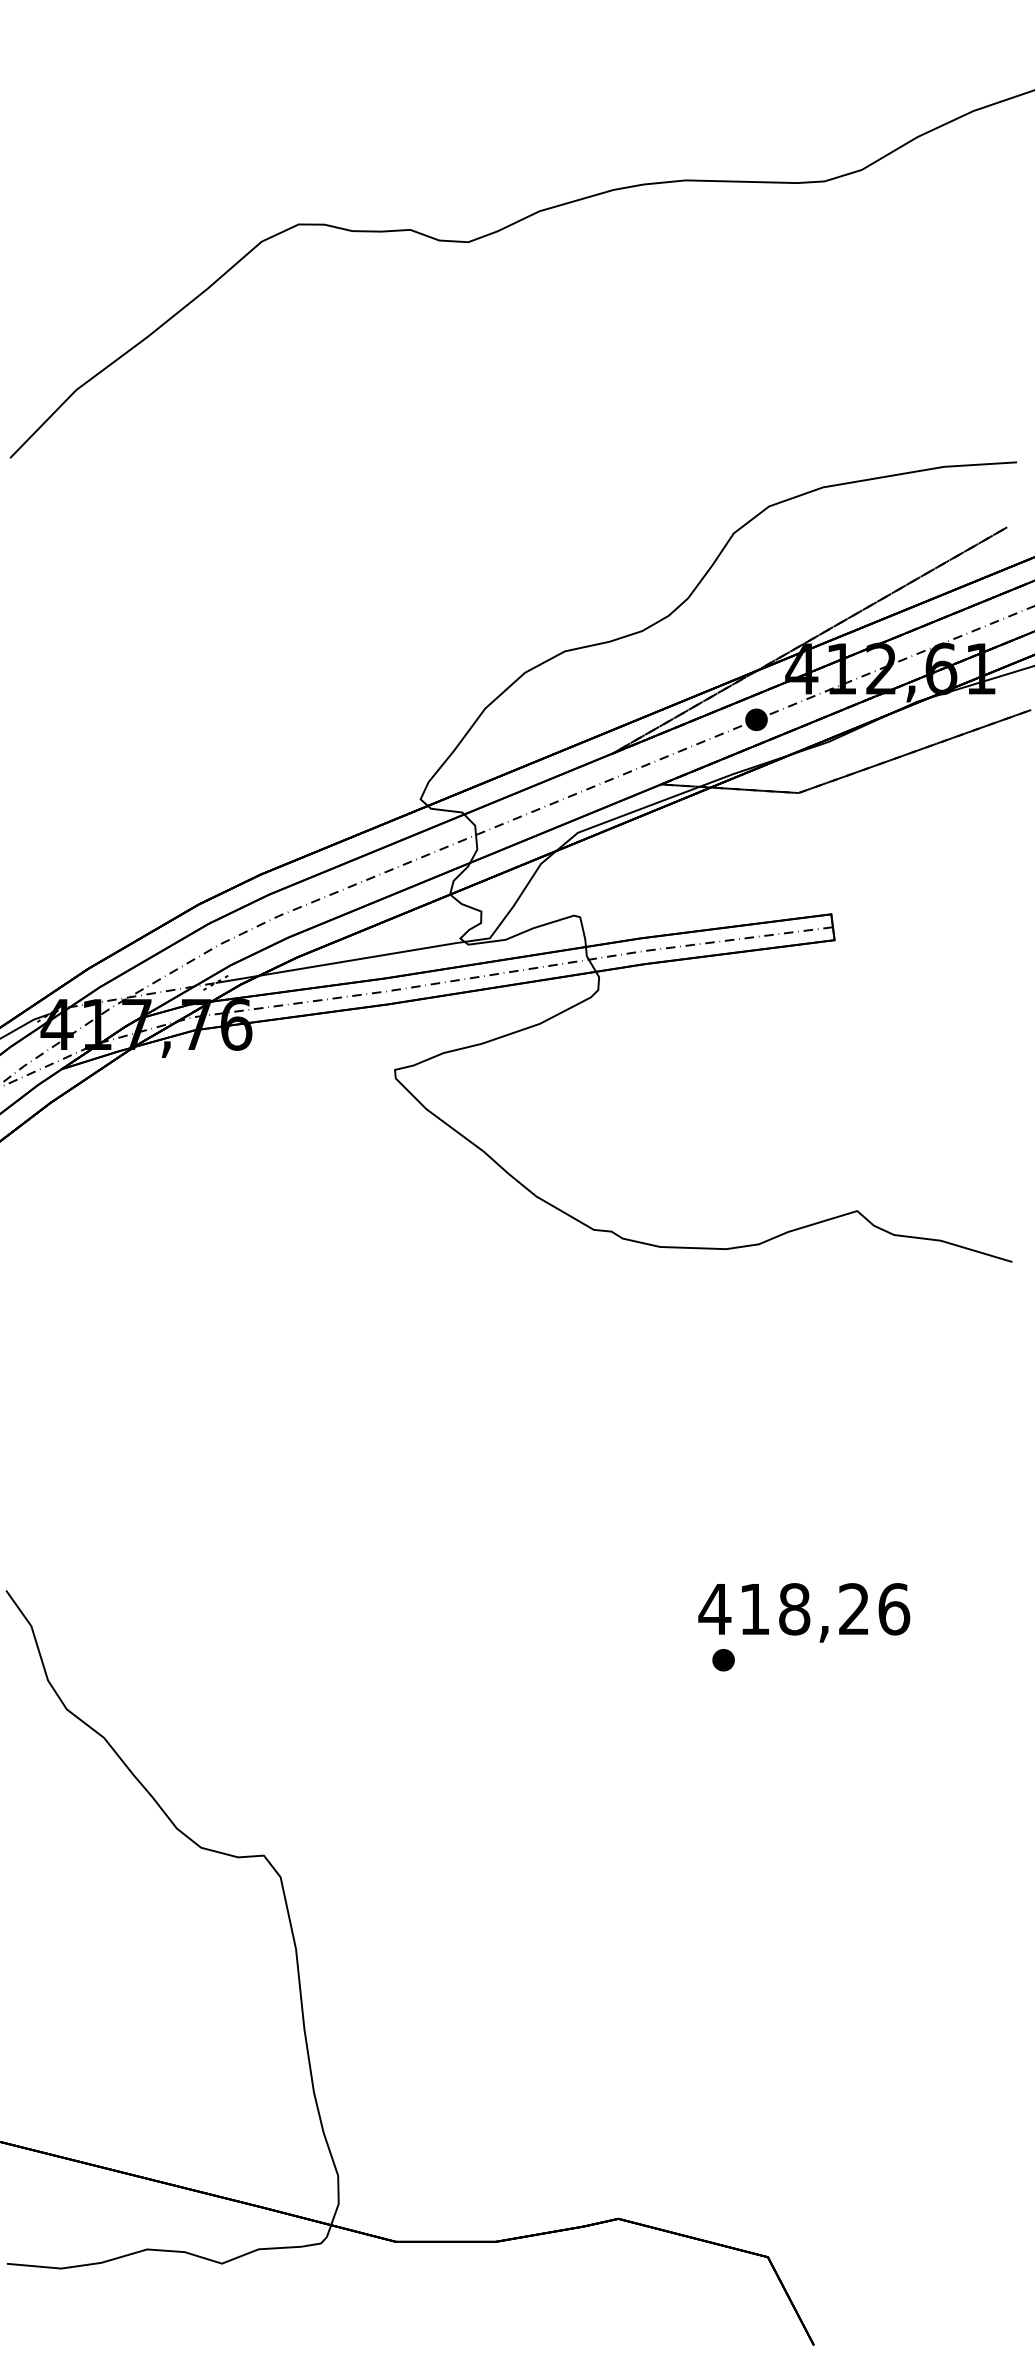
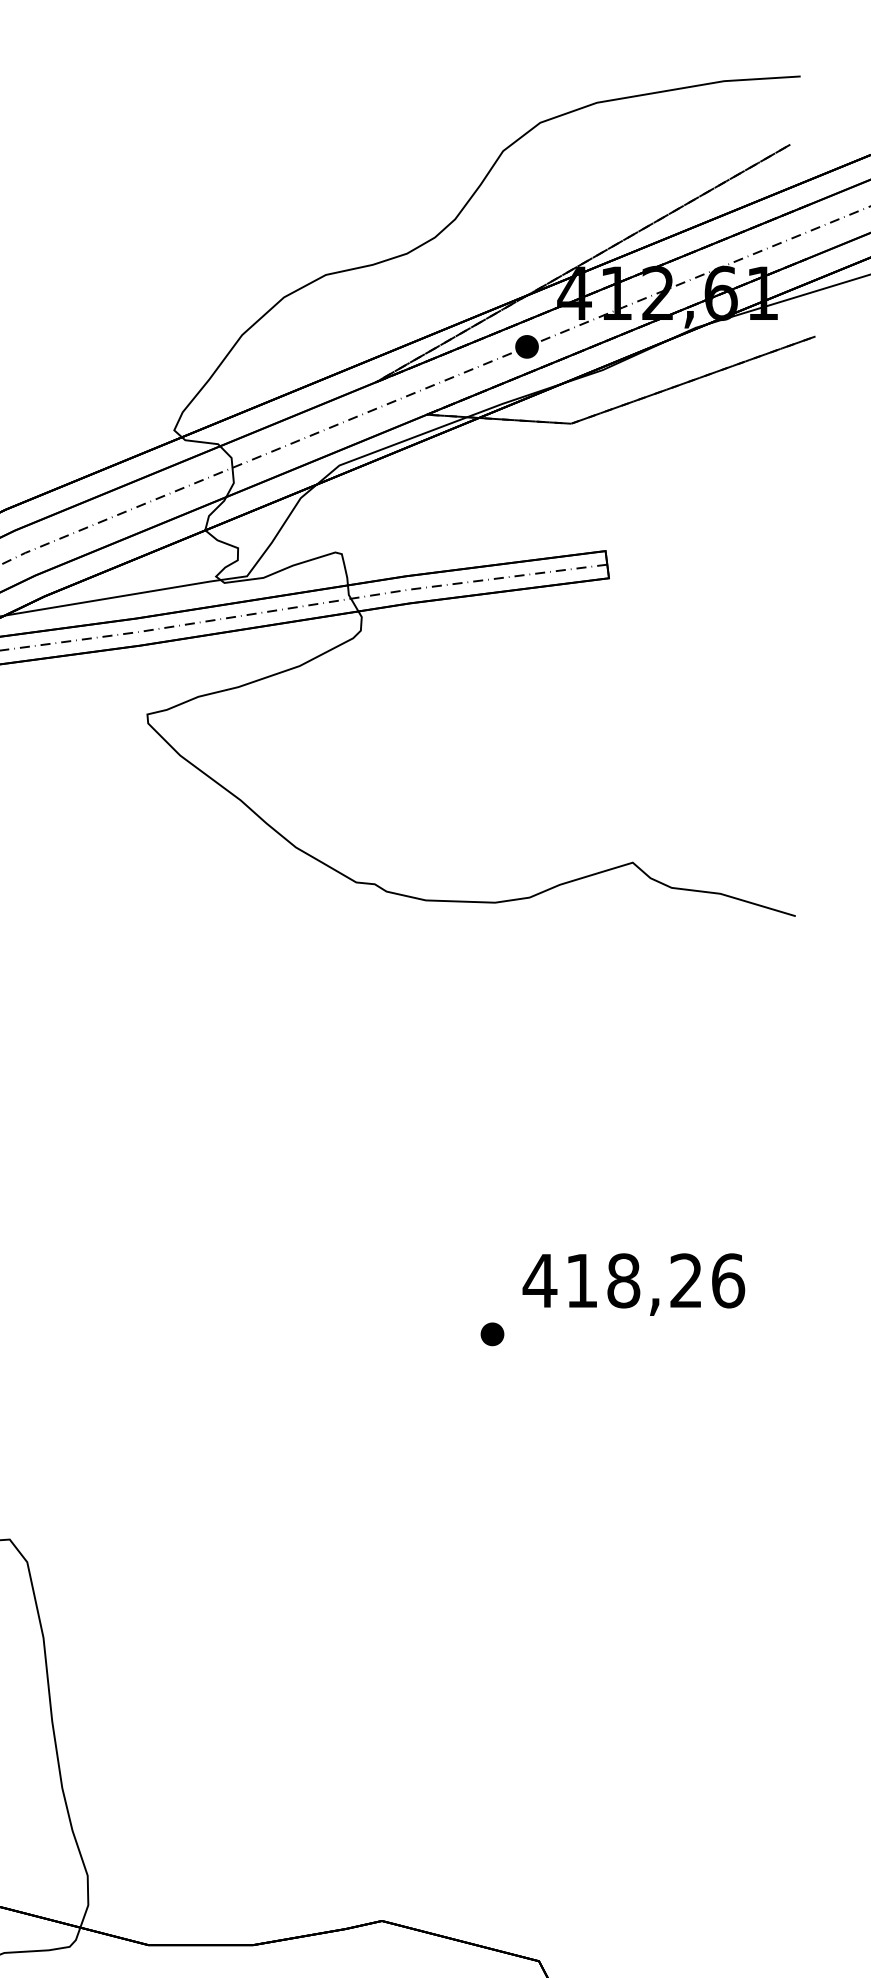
text: (804, 1612) -> (634, 1284), moved

